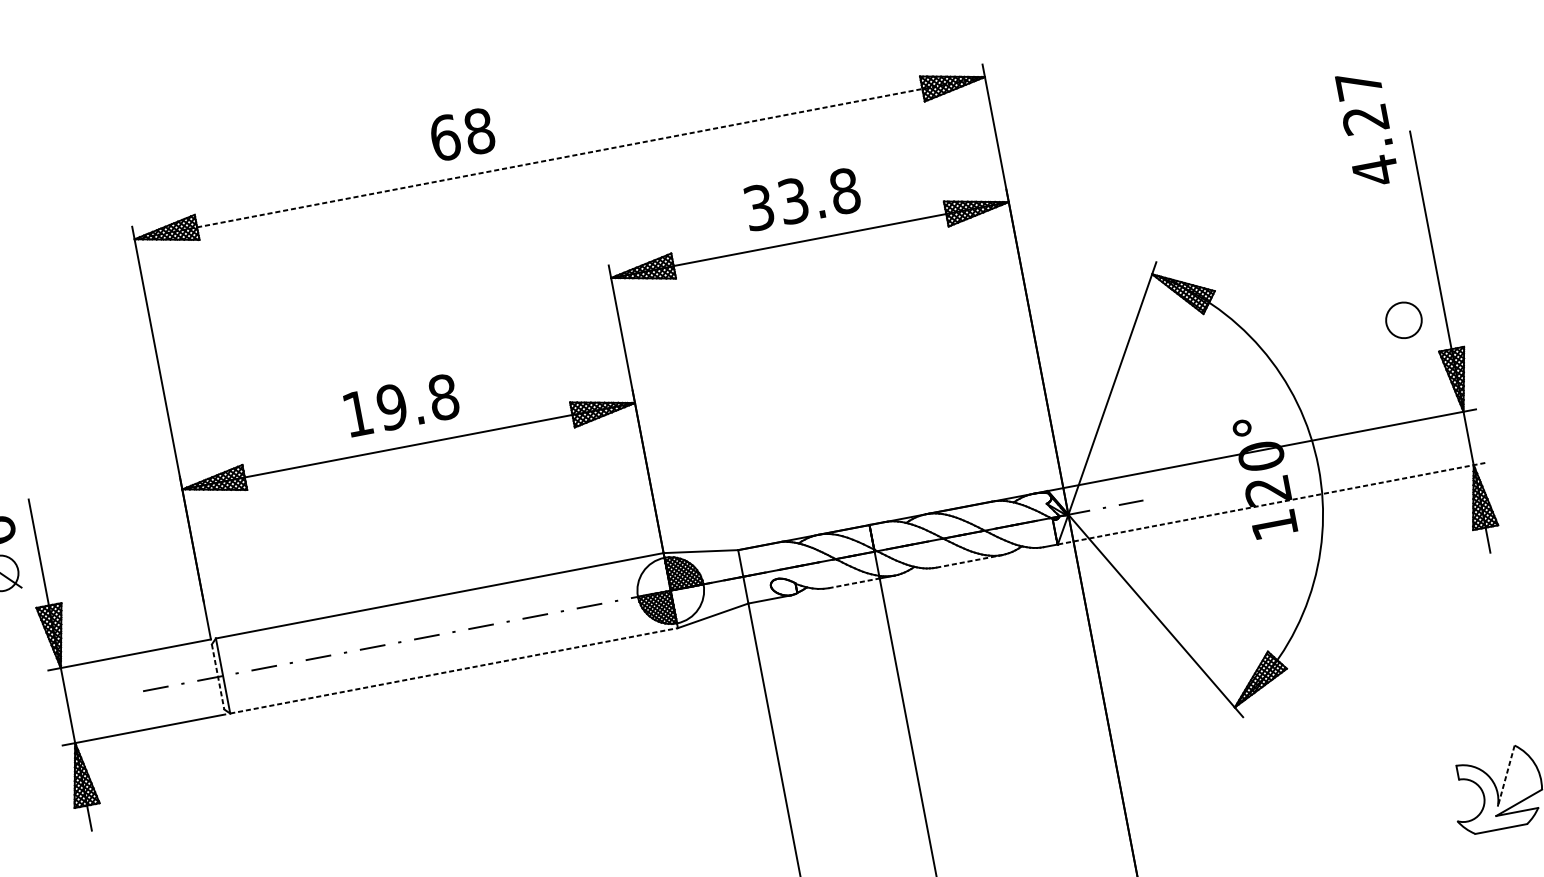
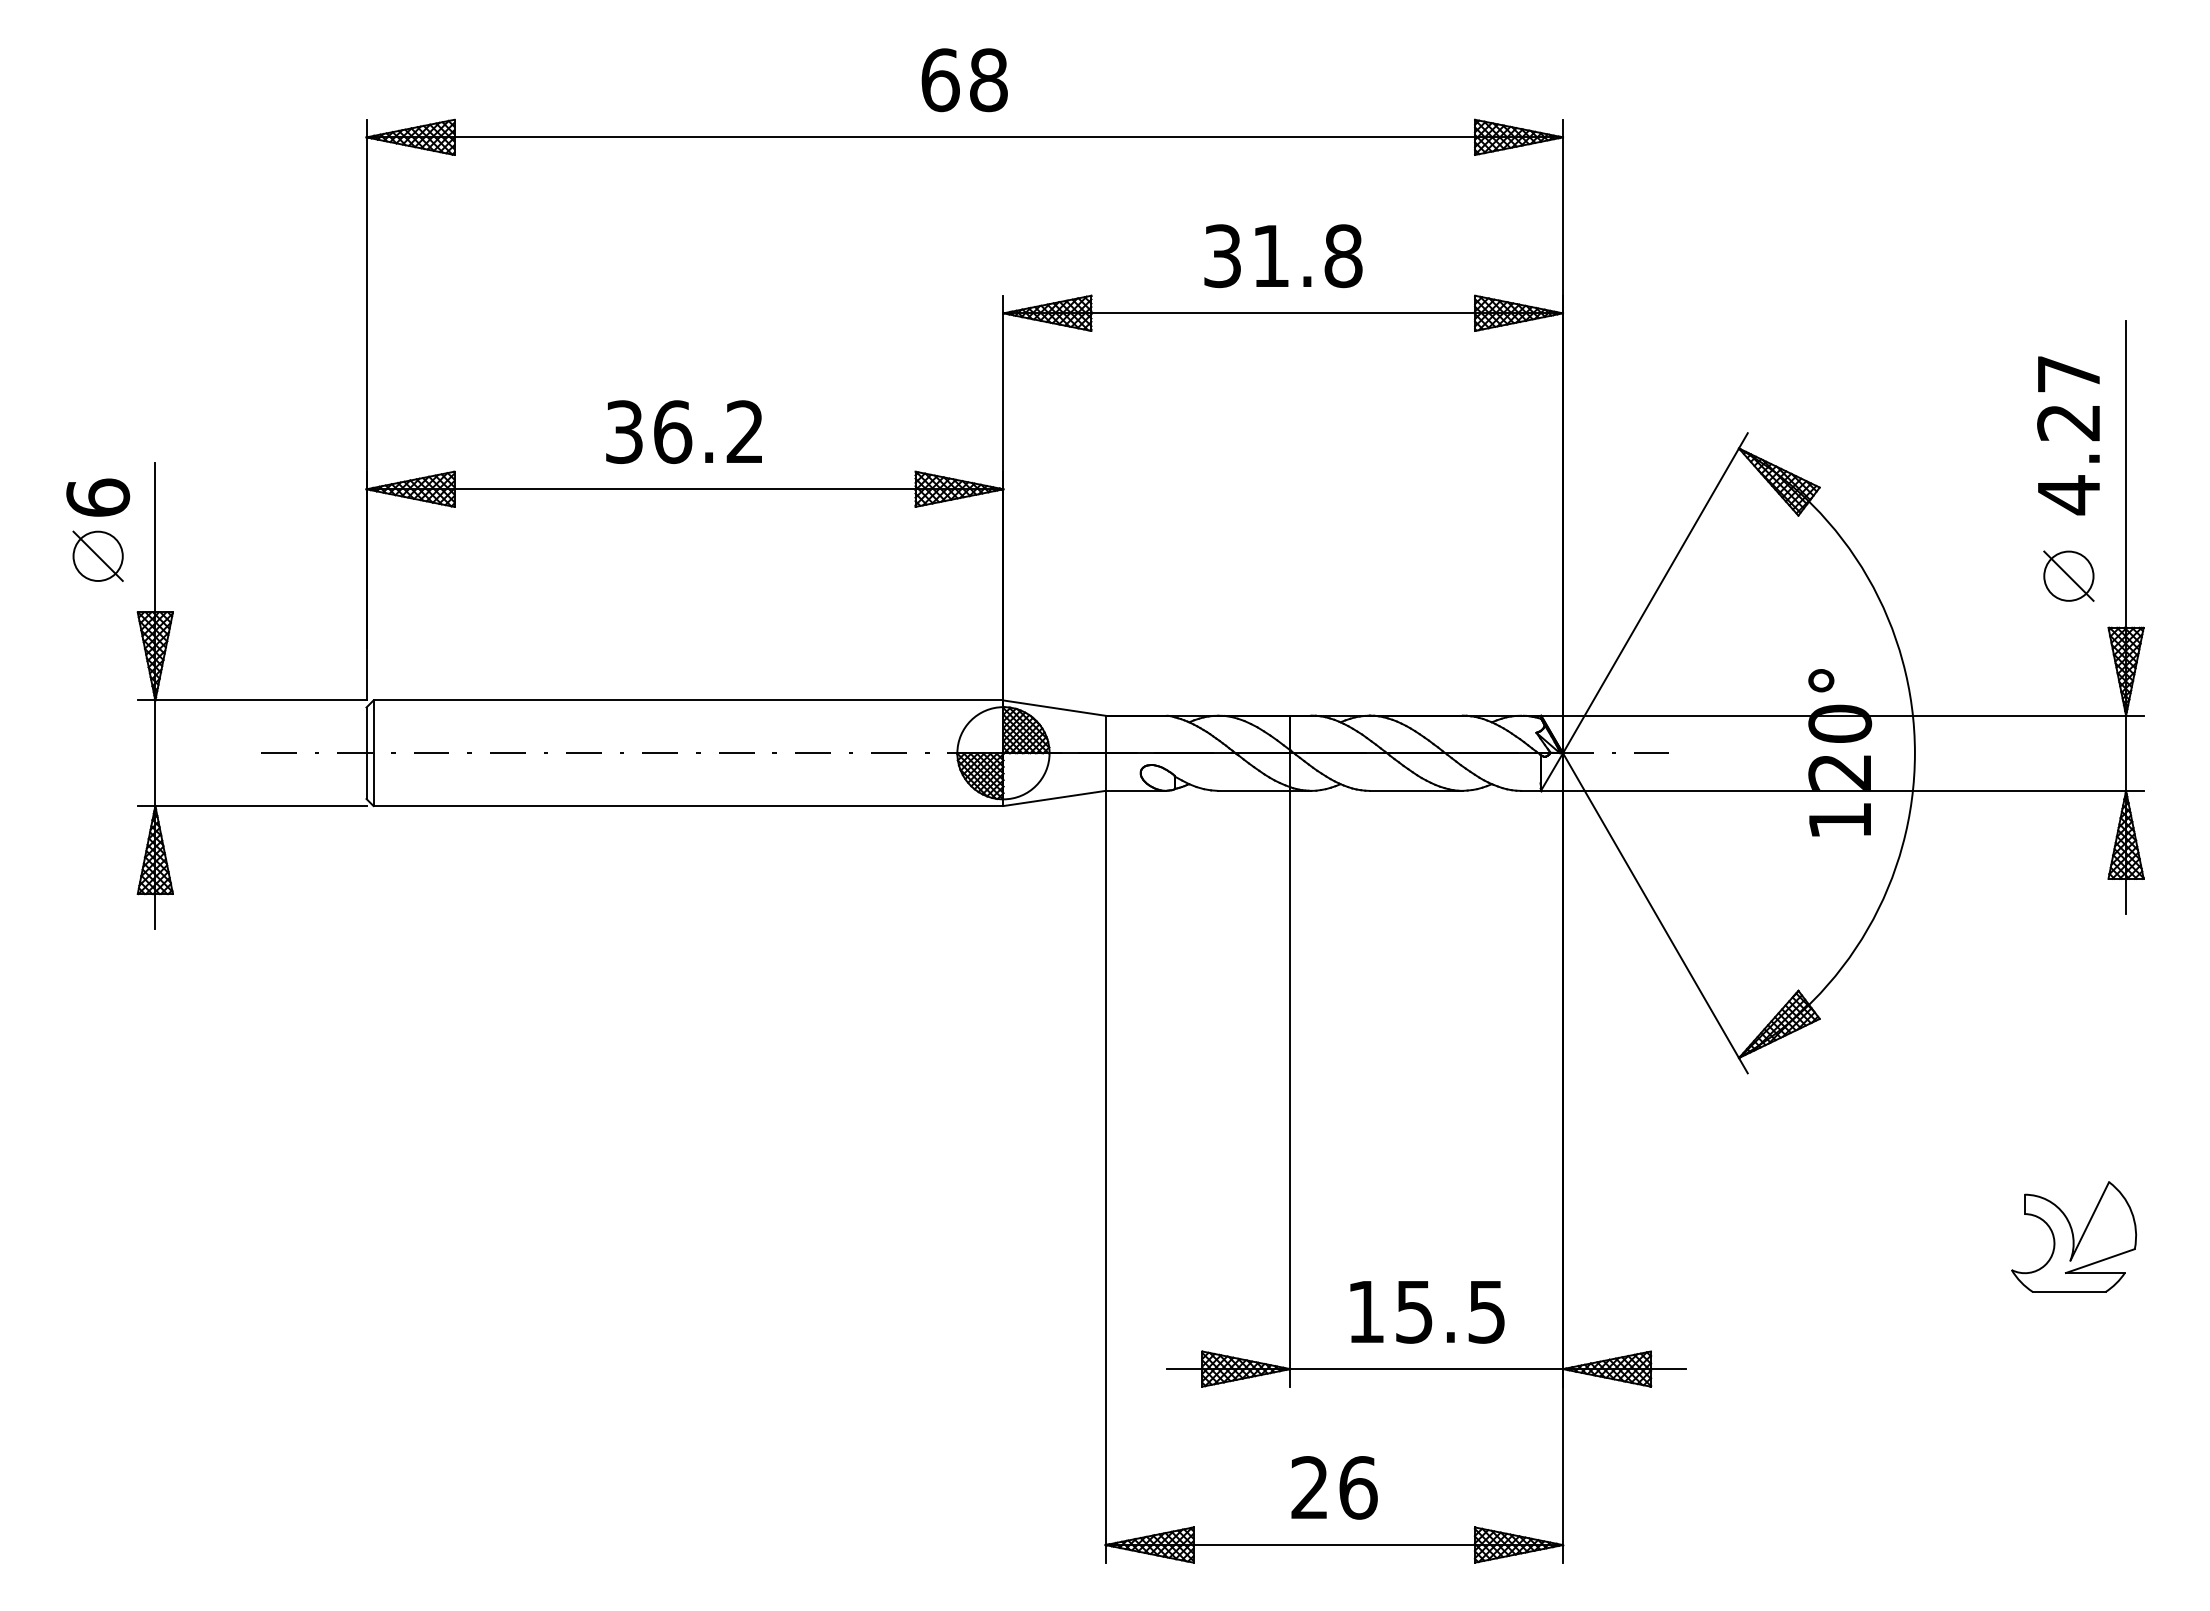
text: (1367, 128) -> (2068, 435), moved
text: (462, 134) -> (964, 80), moved
line: (560, 158) -> (965, 137), dashed -> solid
text: (793, 201) -> (1270, 256), 33.8 -> 31.8
line: (1403, 319) -> (2068, 575), added
text: (401, 405) -> (685, 432), 19.8 -> 36.2
line: (1272, 503) -> (1843, 790), dashed -> solid
line: (969, 561) -> (1416, 790), dashed -> solid
line: (854, 583) -> (1254, 790), dashed -> solid
line: (454, 671) -> (688, 806), dashed -> solid
line: (218, 677) -> (366, 753), dashed -> solid
line: (1506, 776) -> (2089, 1221), dashed -> solid

